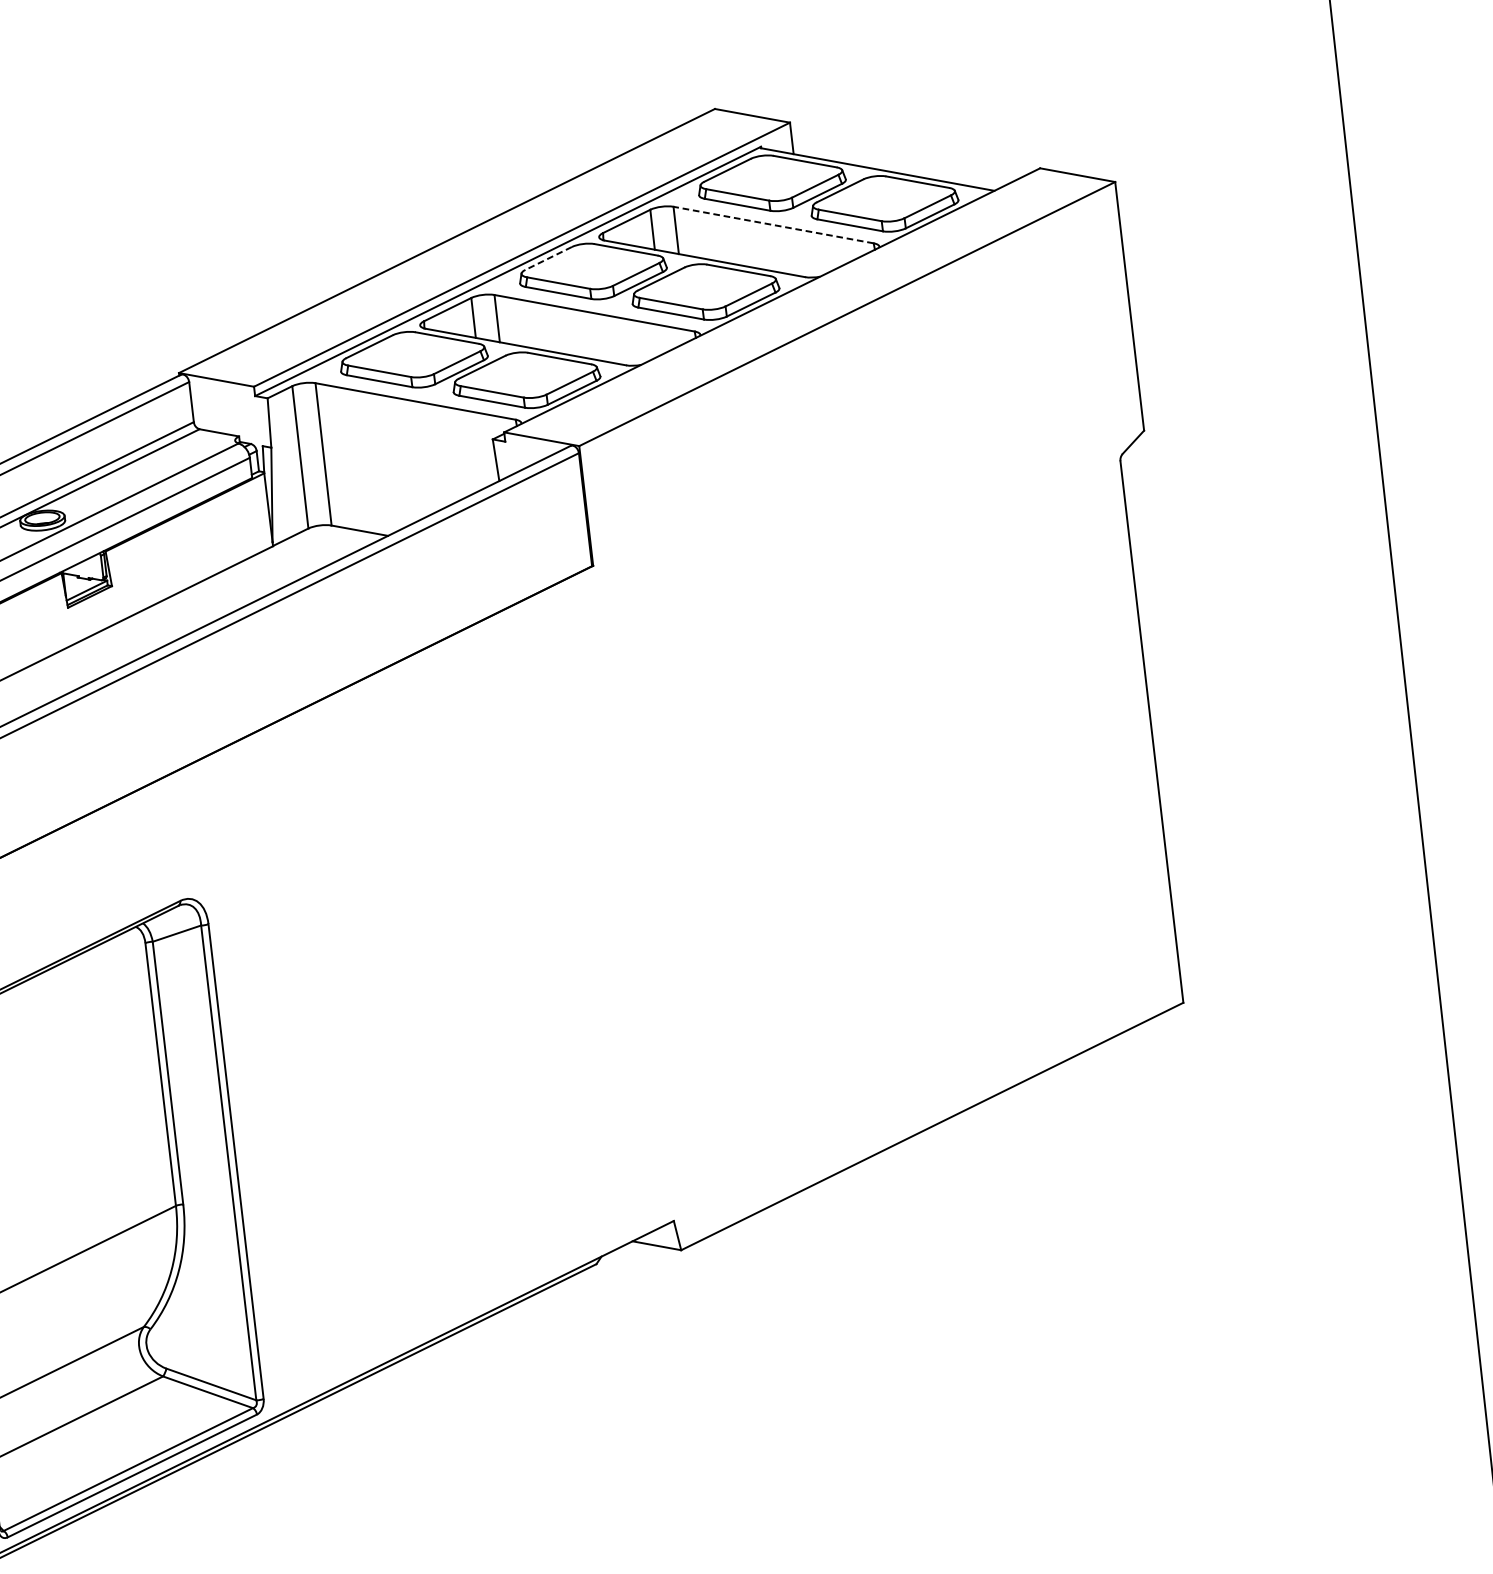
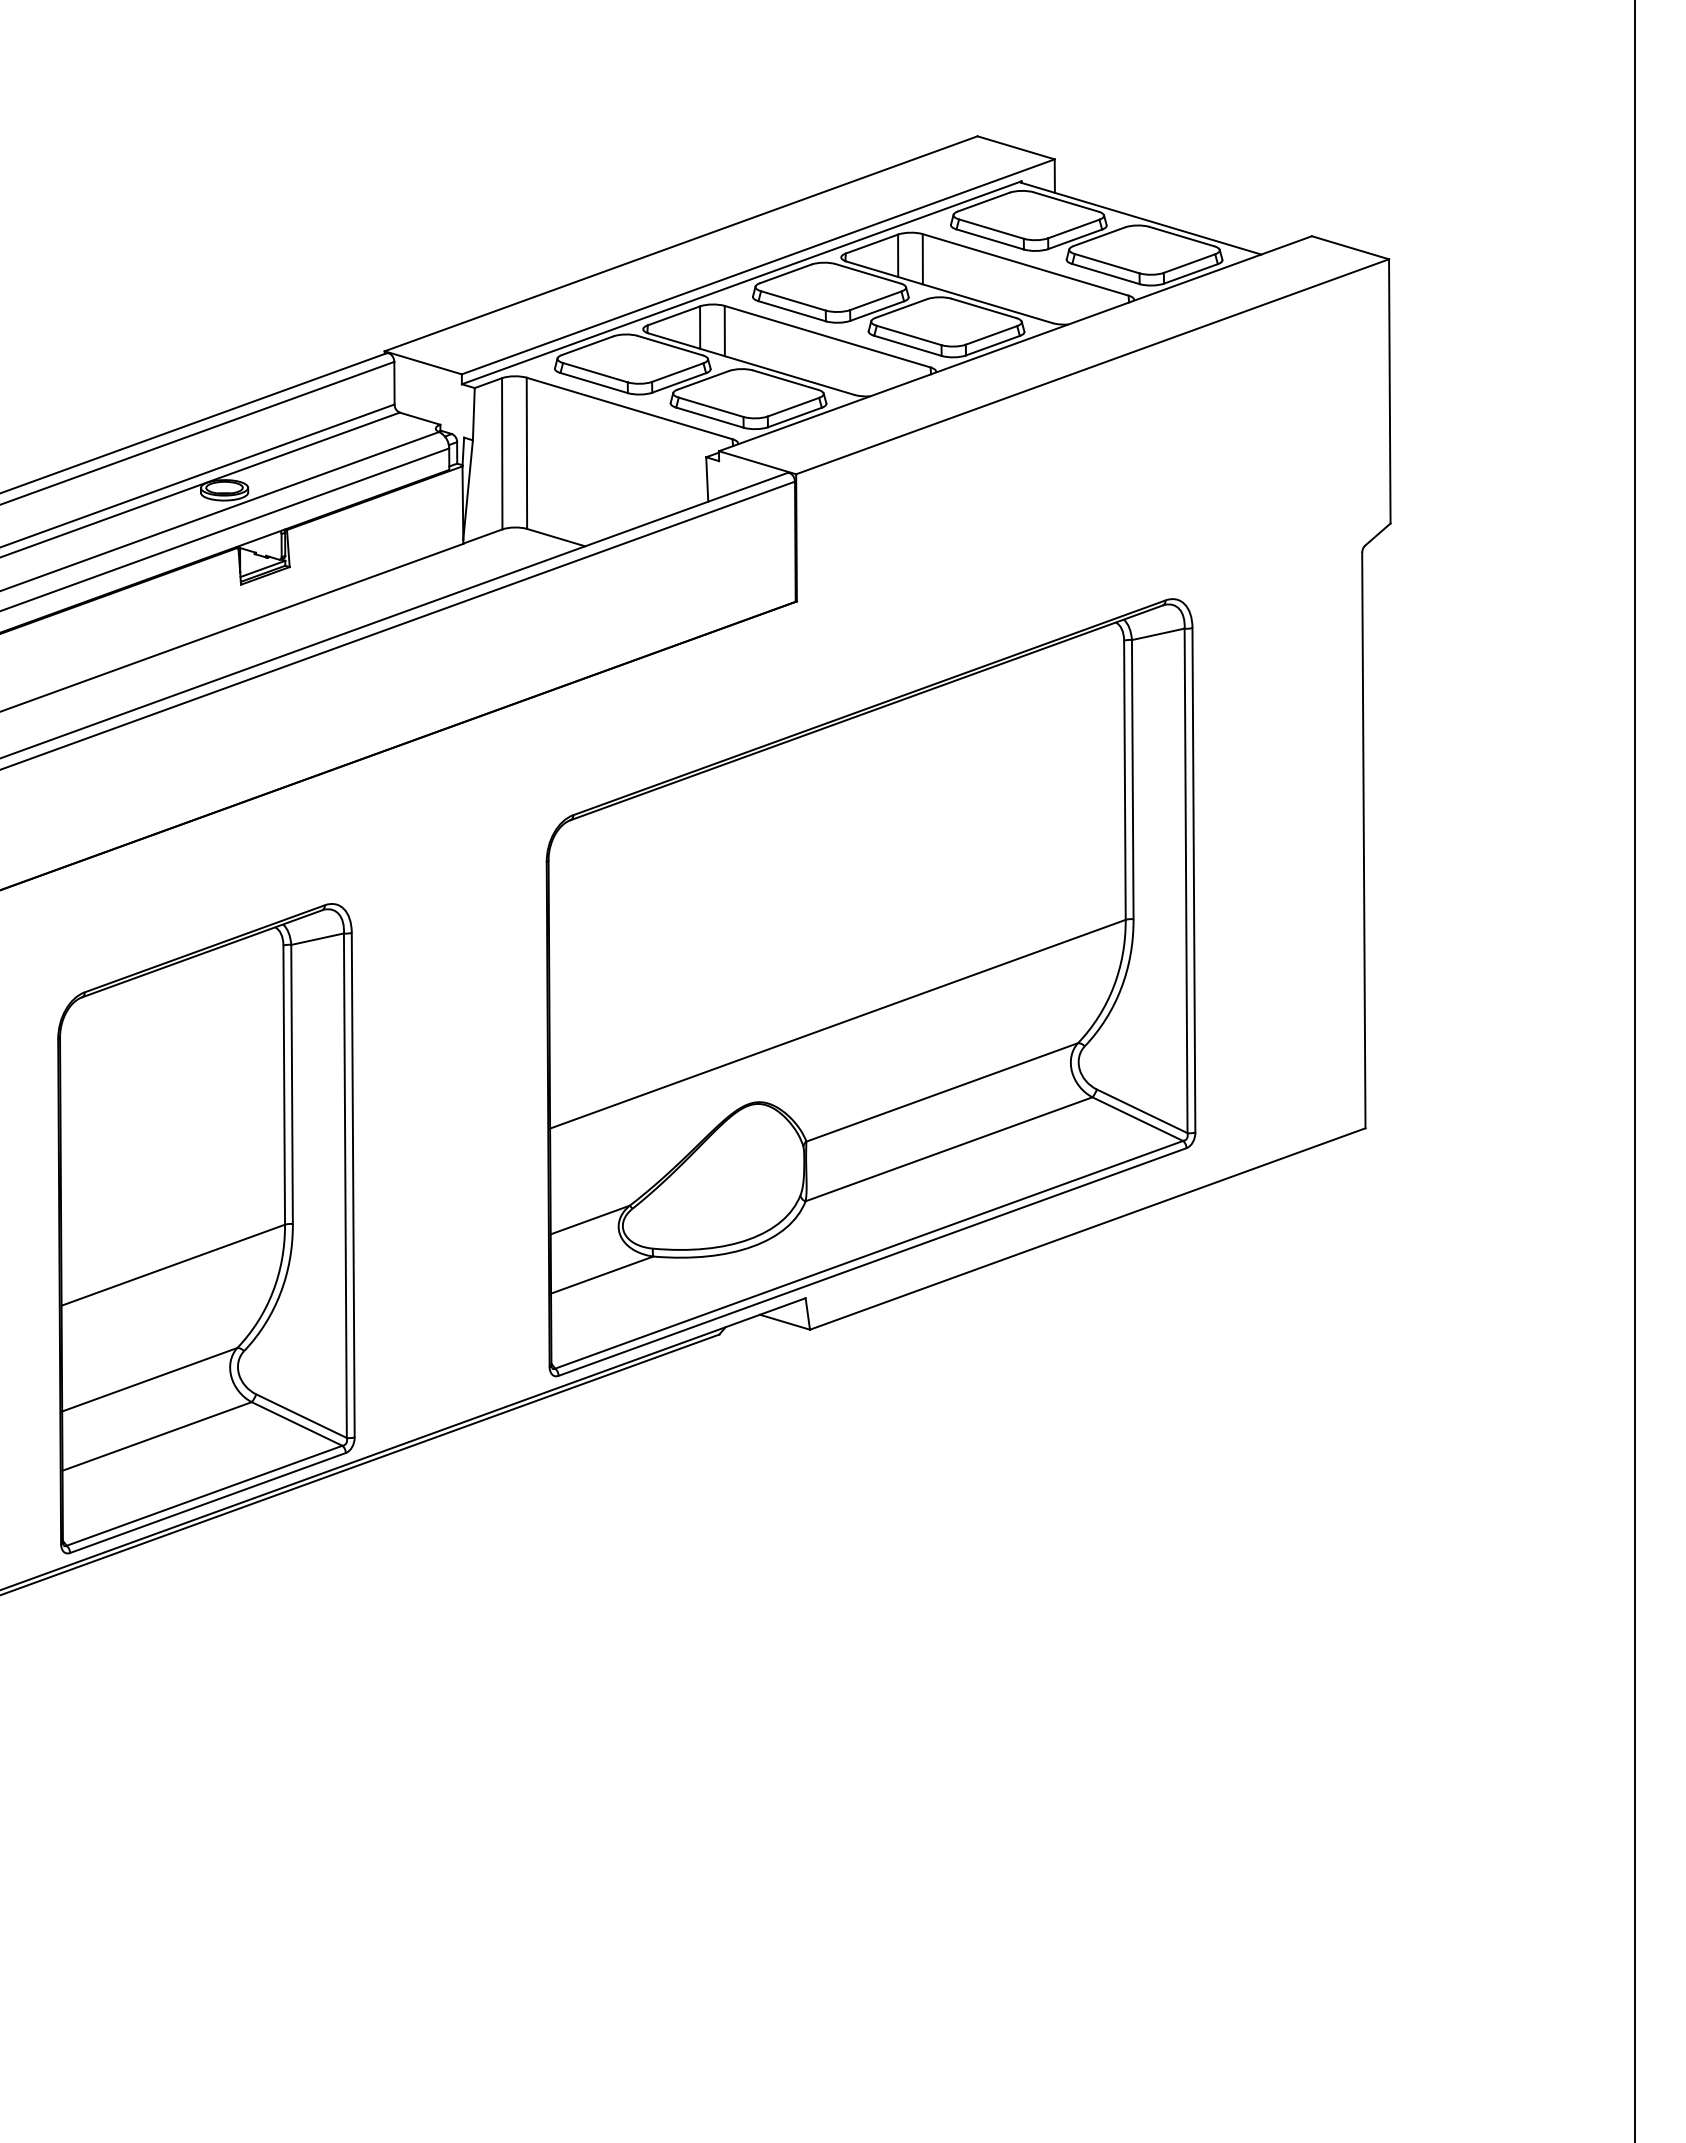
line: (773, 224) -> (1025, 264), dashed -> solid
line: (548, 259) -> (785, 274), dashed -> solid
part: (702, 921) -> (870, 987), added

